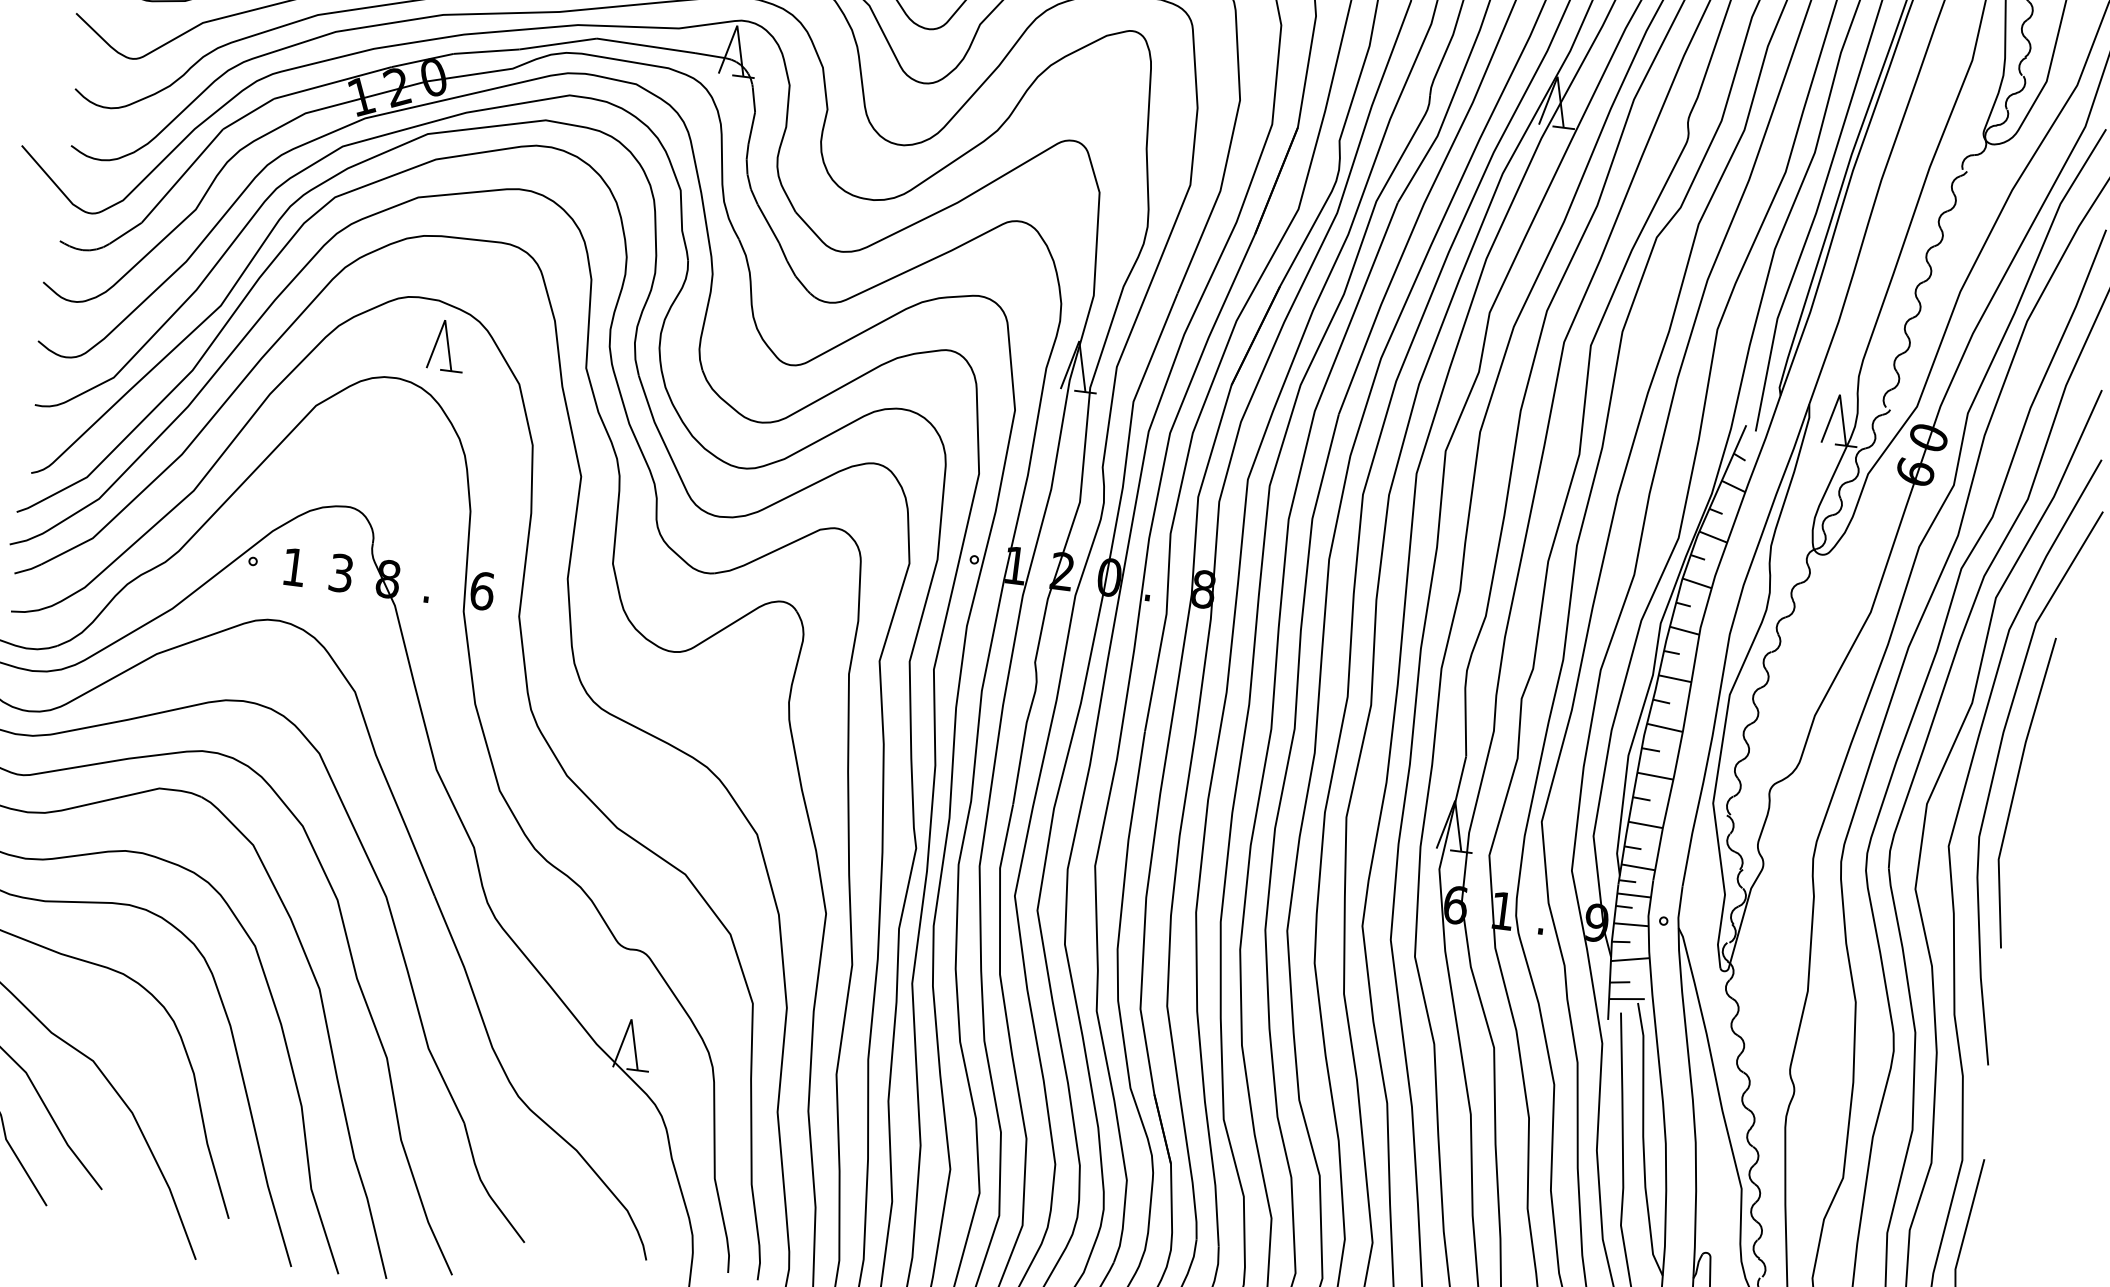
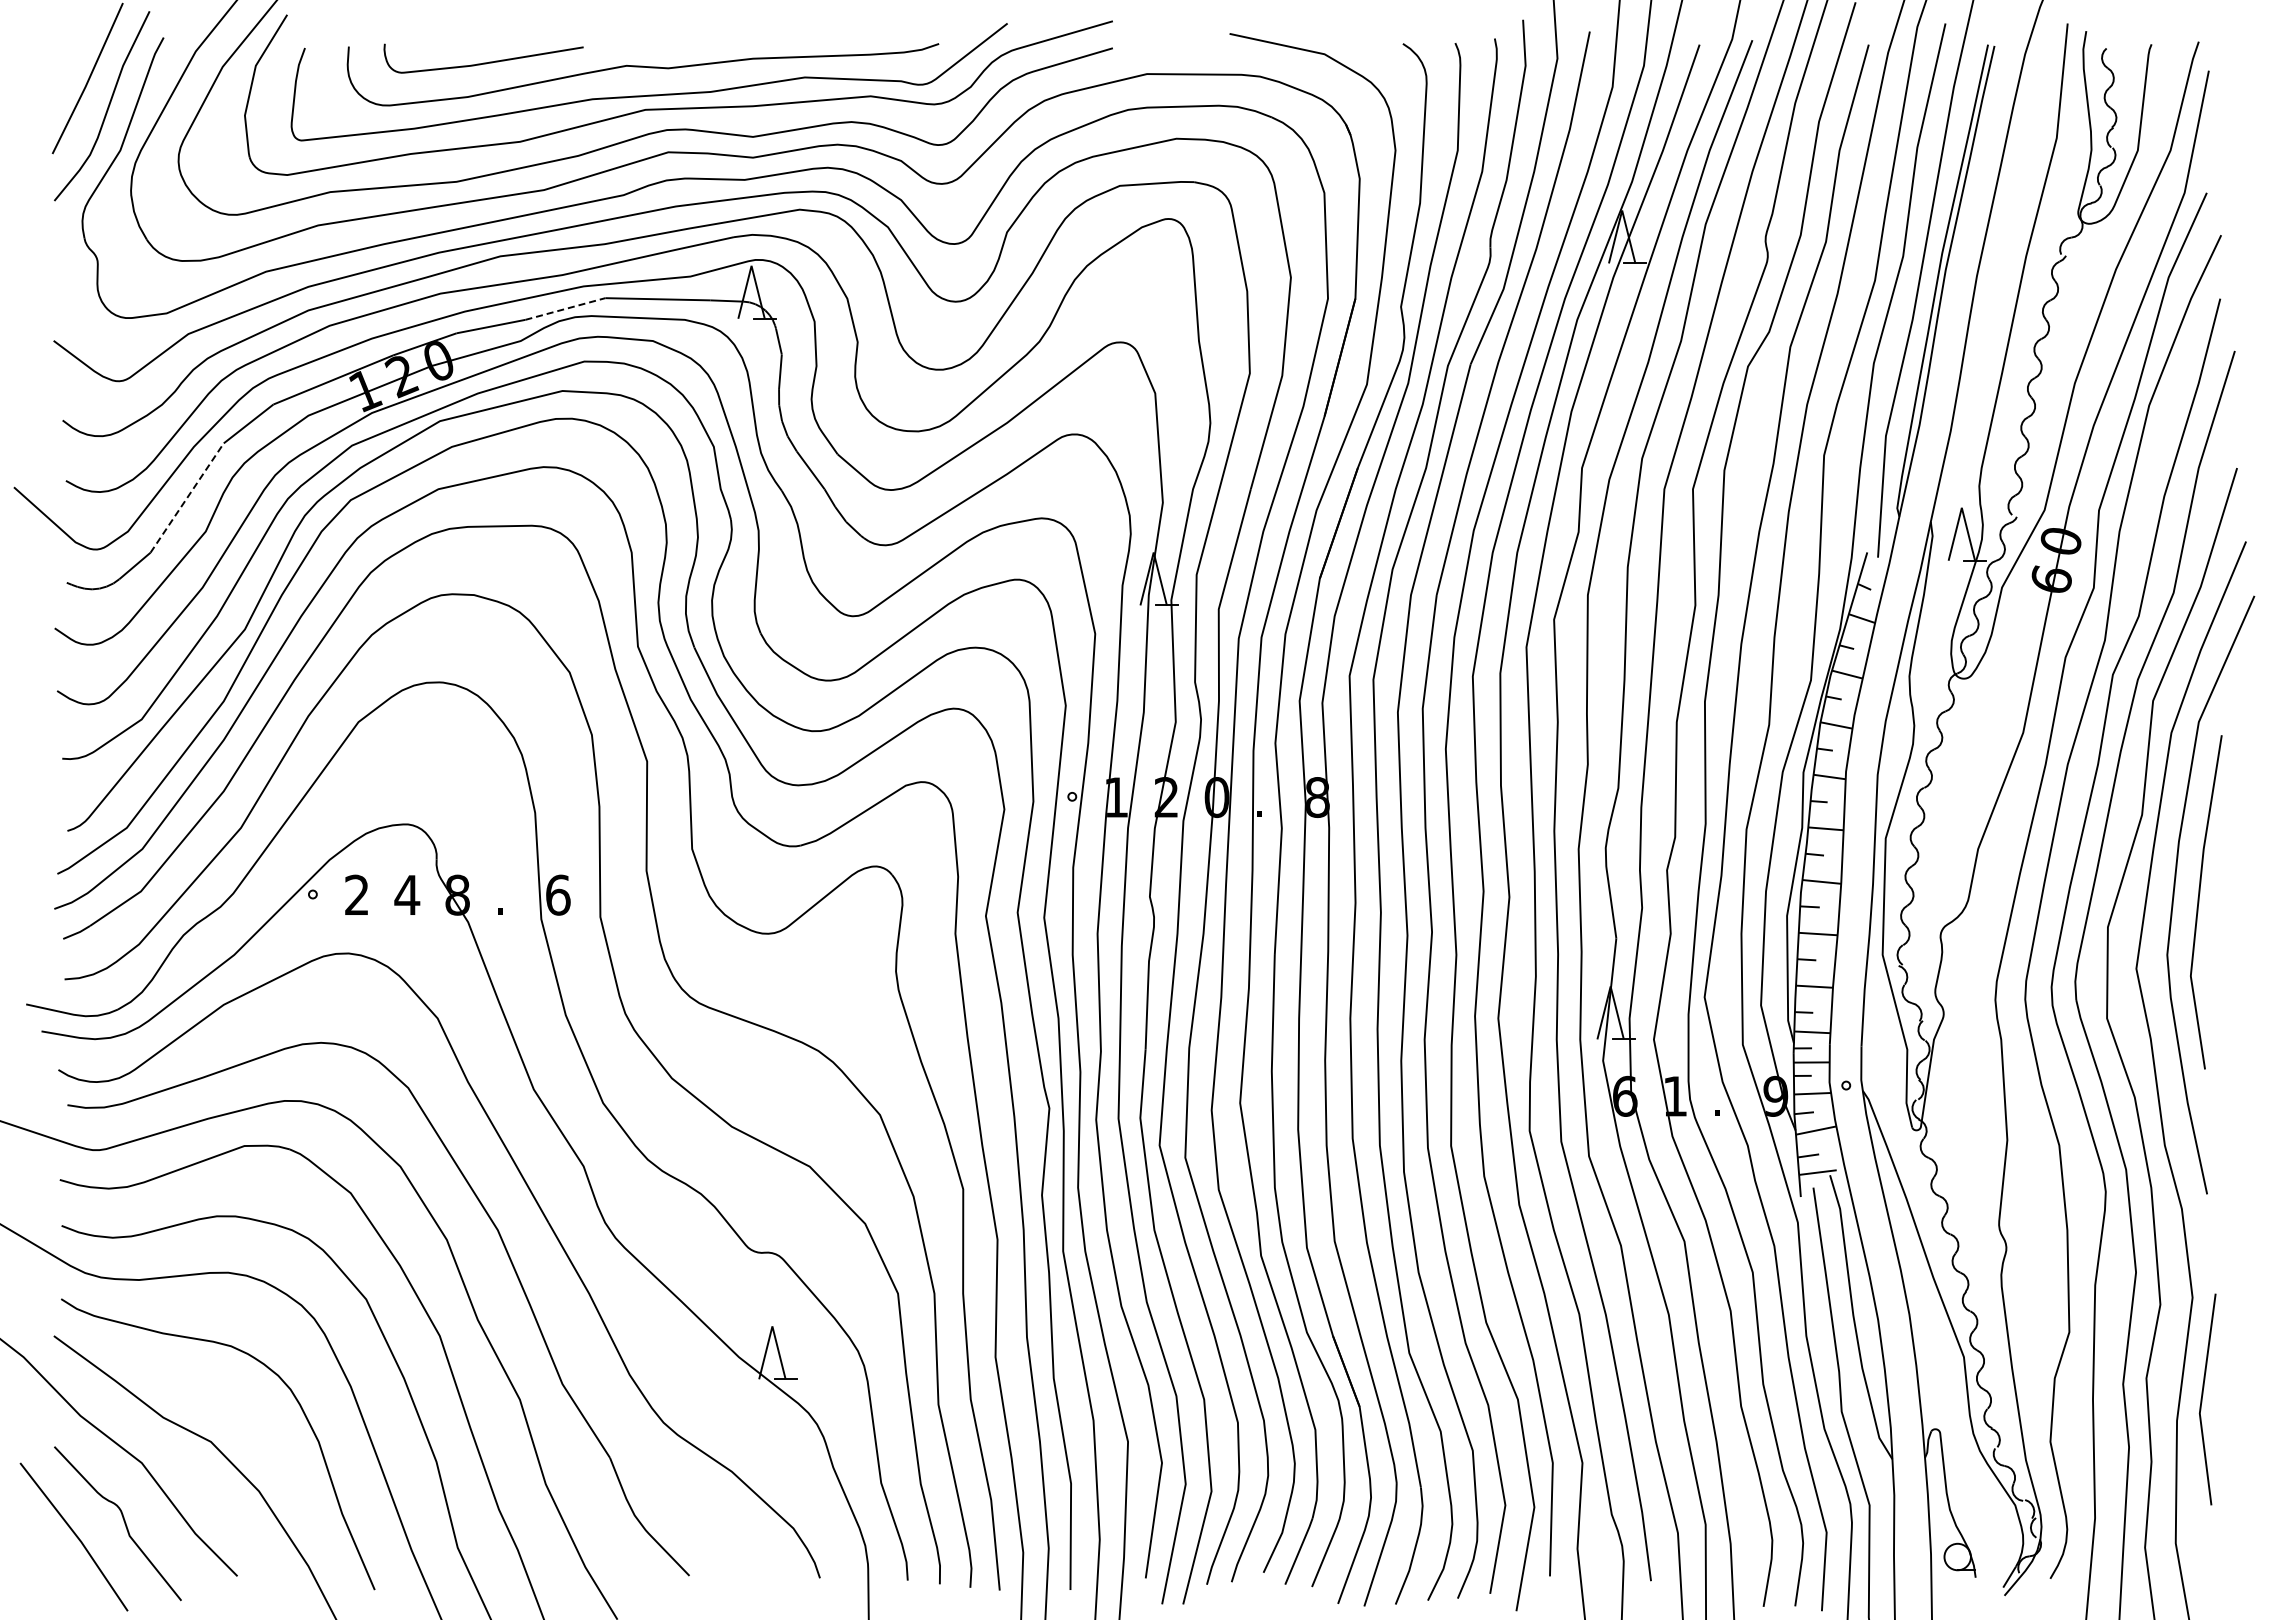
line: (558, 43) -> (565, 308), solid -> dashed
line: (182, 176) -> (187, 498), solid -> dashed
part: (447, 345) -> (488, 641), removed
text: (293, 566) -> (356, 894), 1 -> 2
text: (341, 572) -> (407, 894), 3 -> 4

